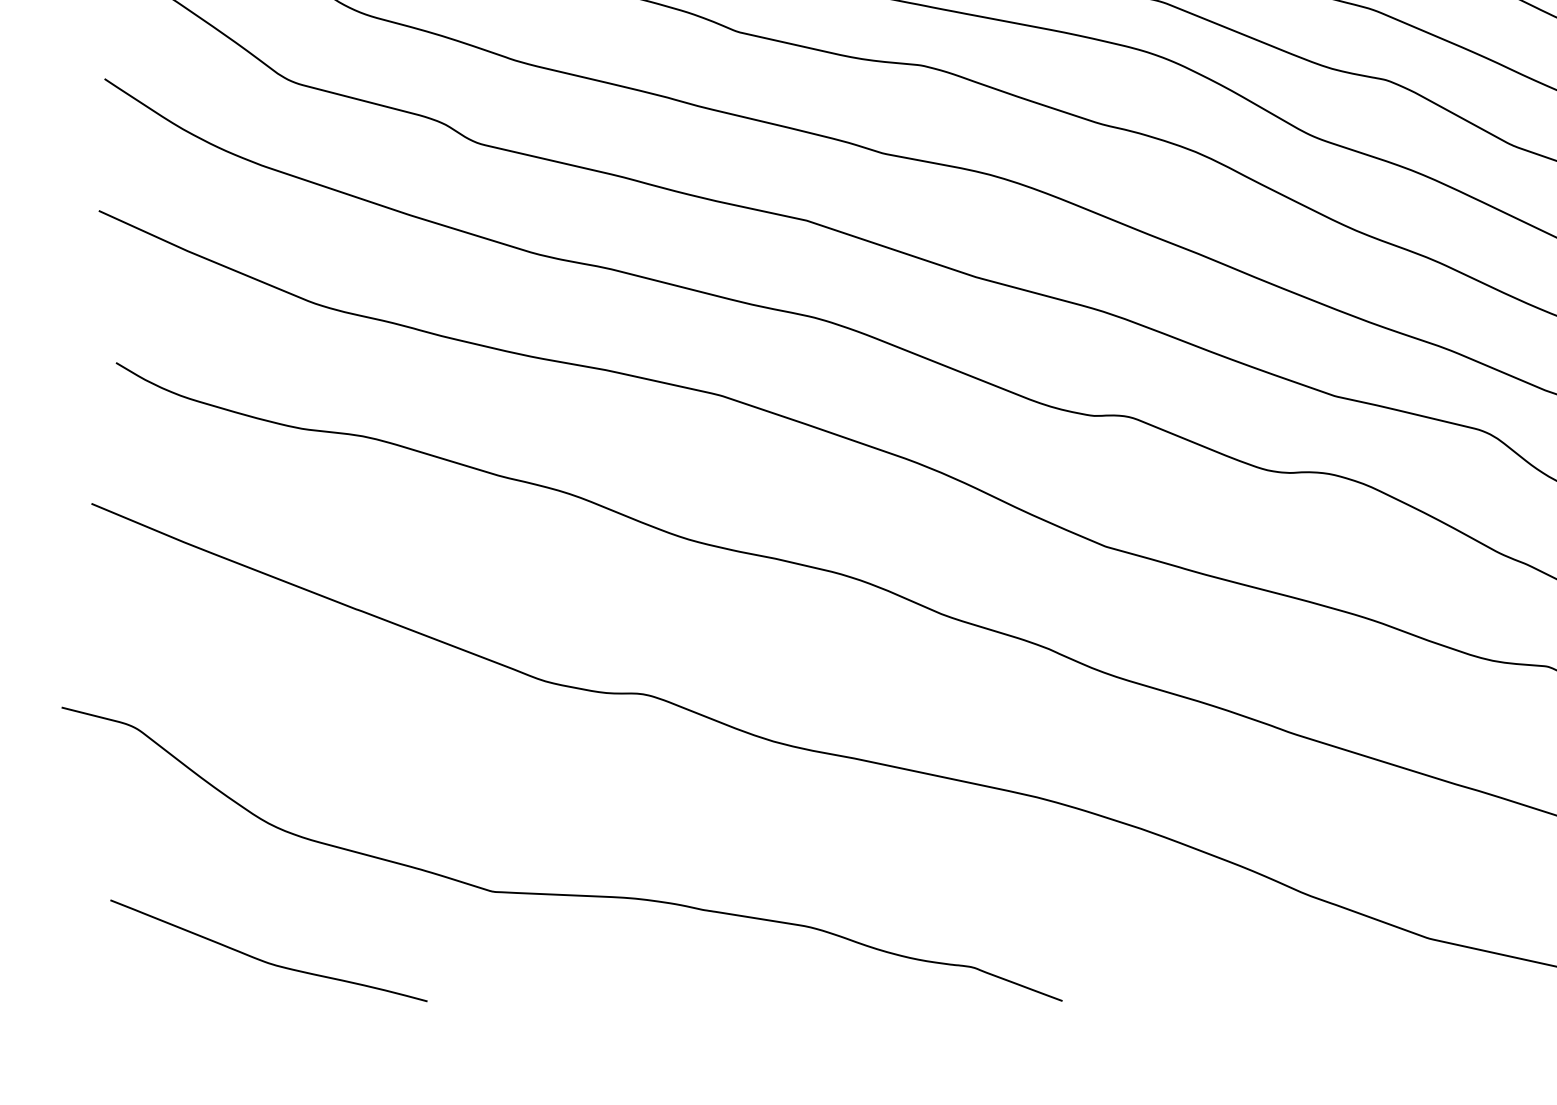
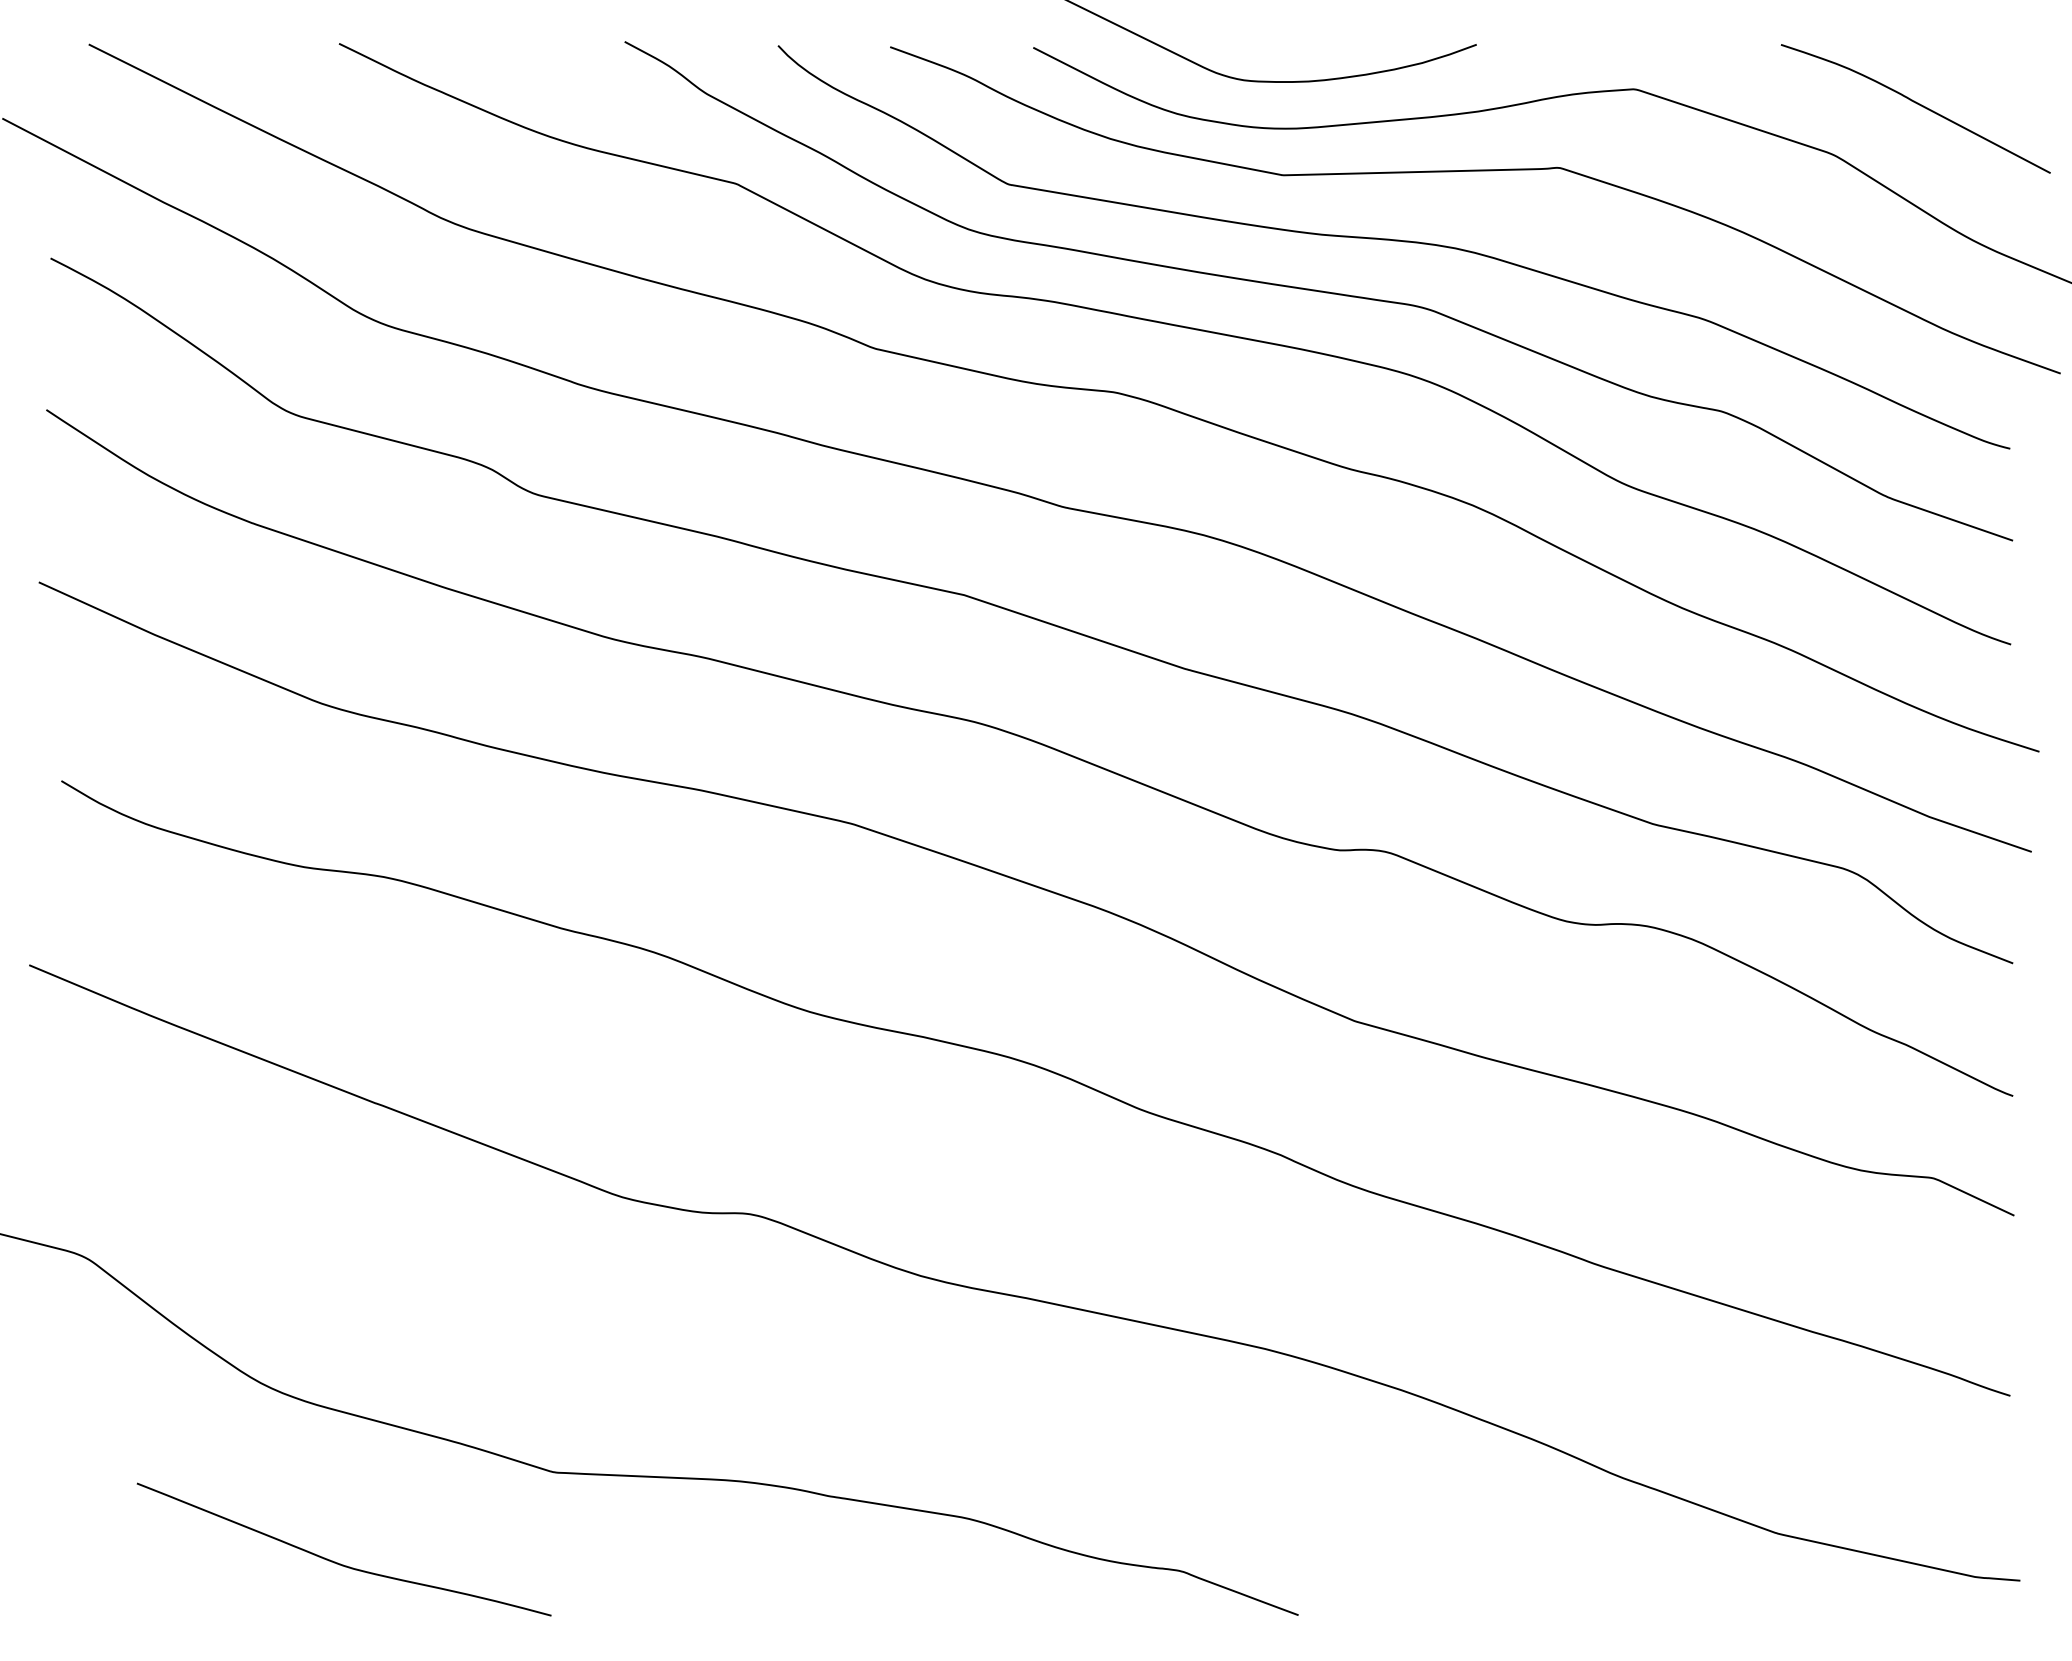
curve: (264, 960) -> (338, 1562), moved

